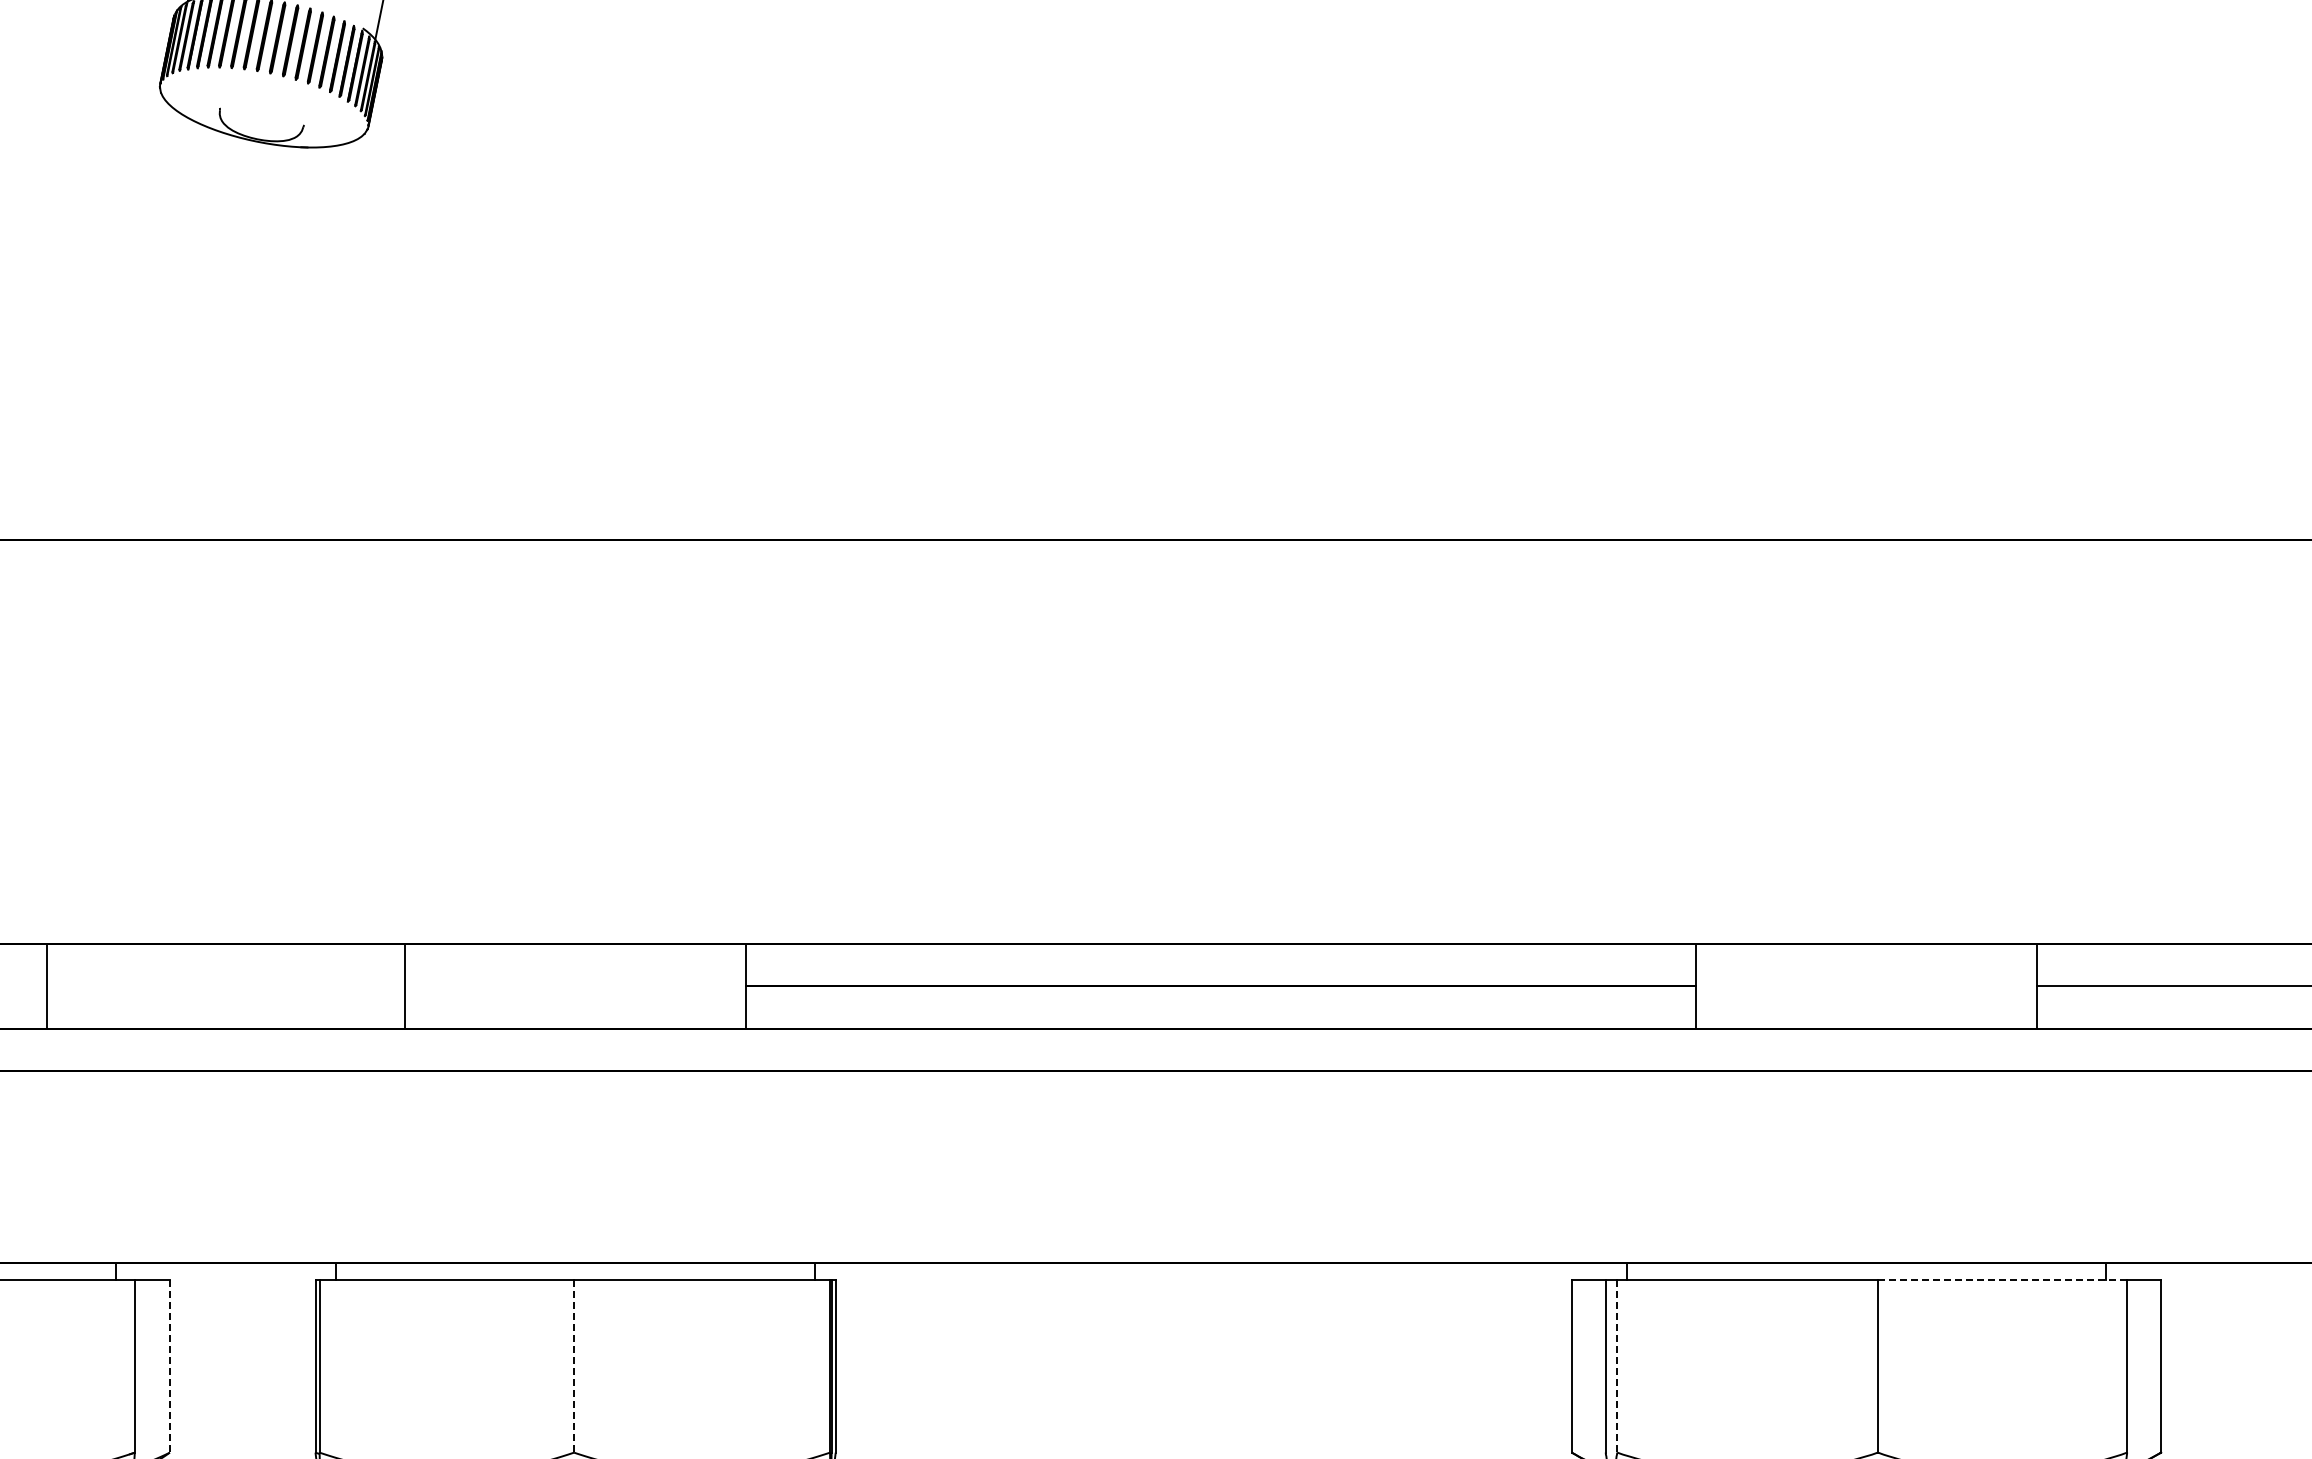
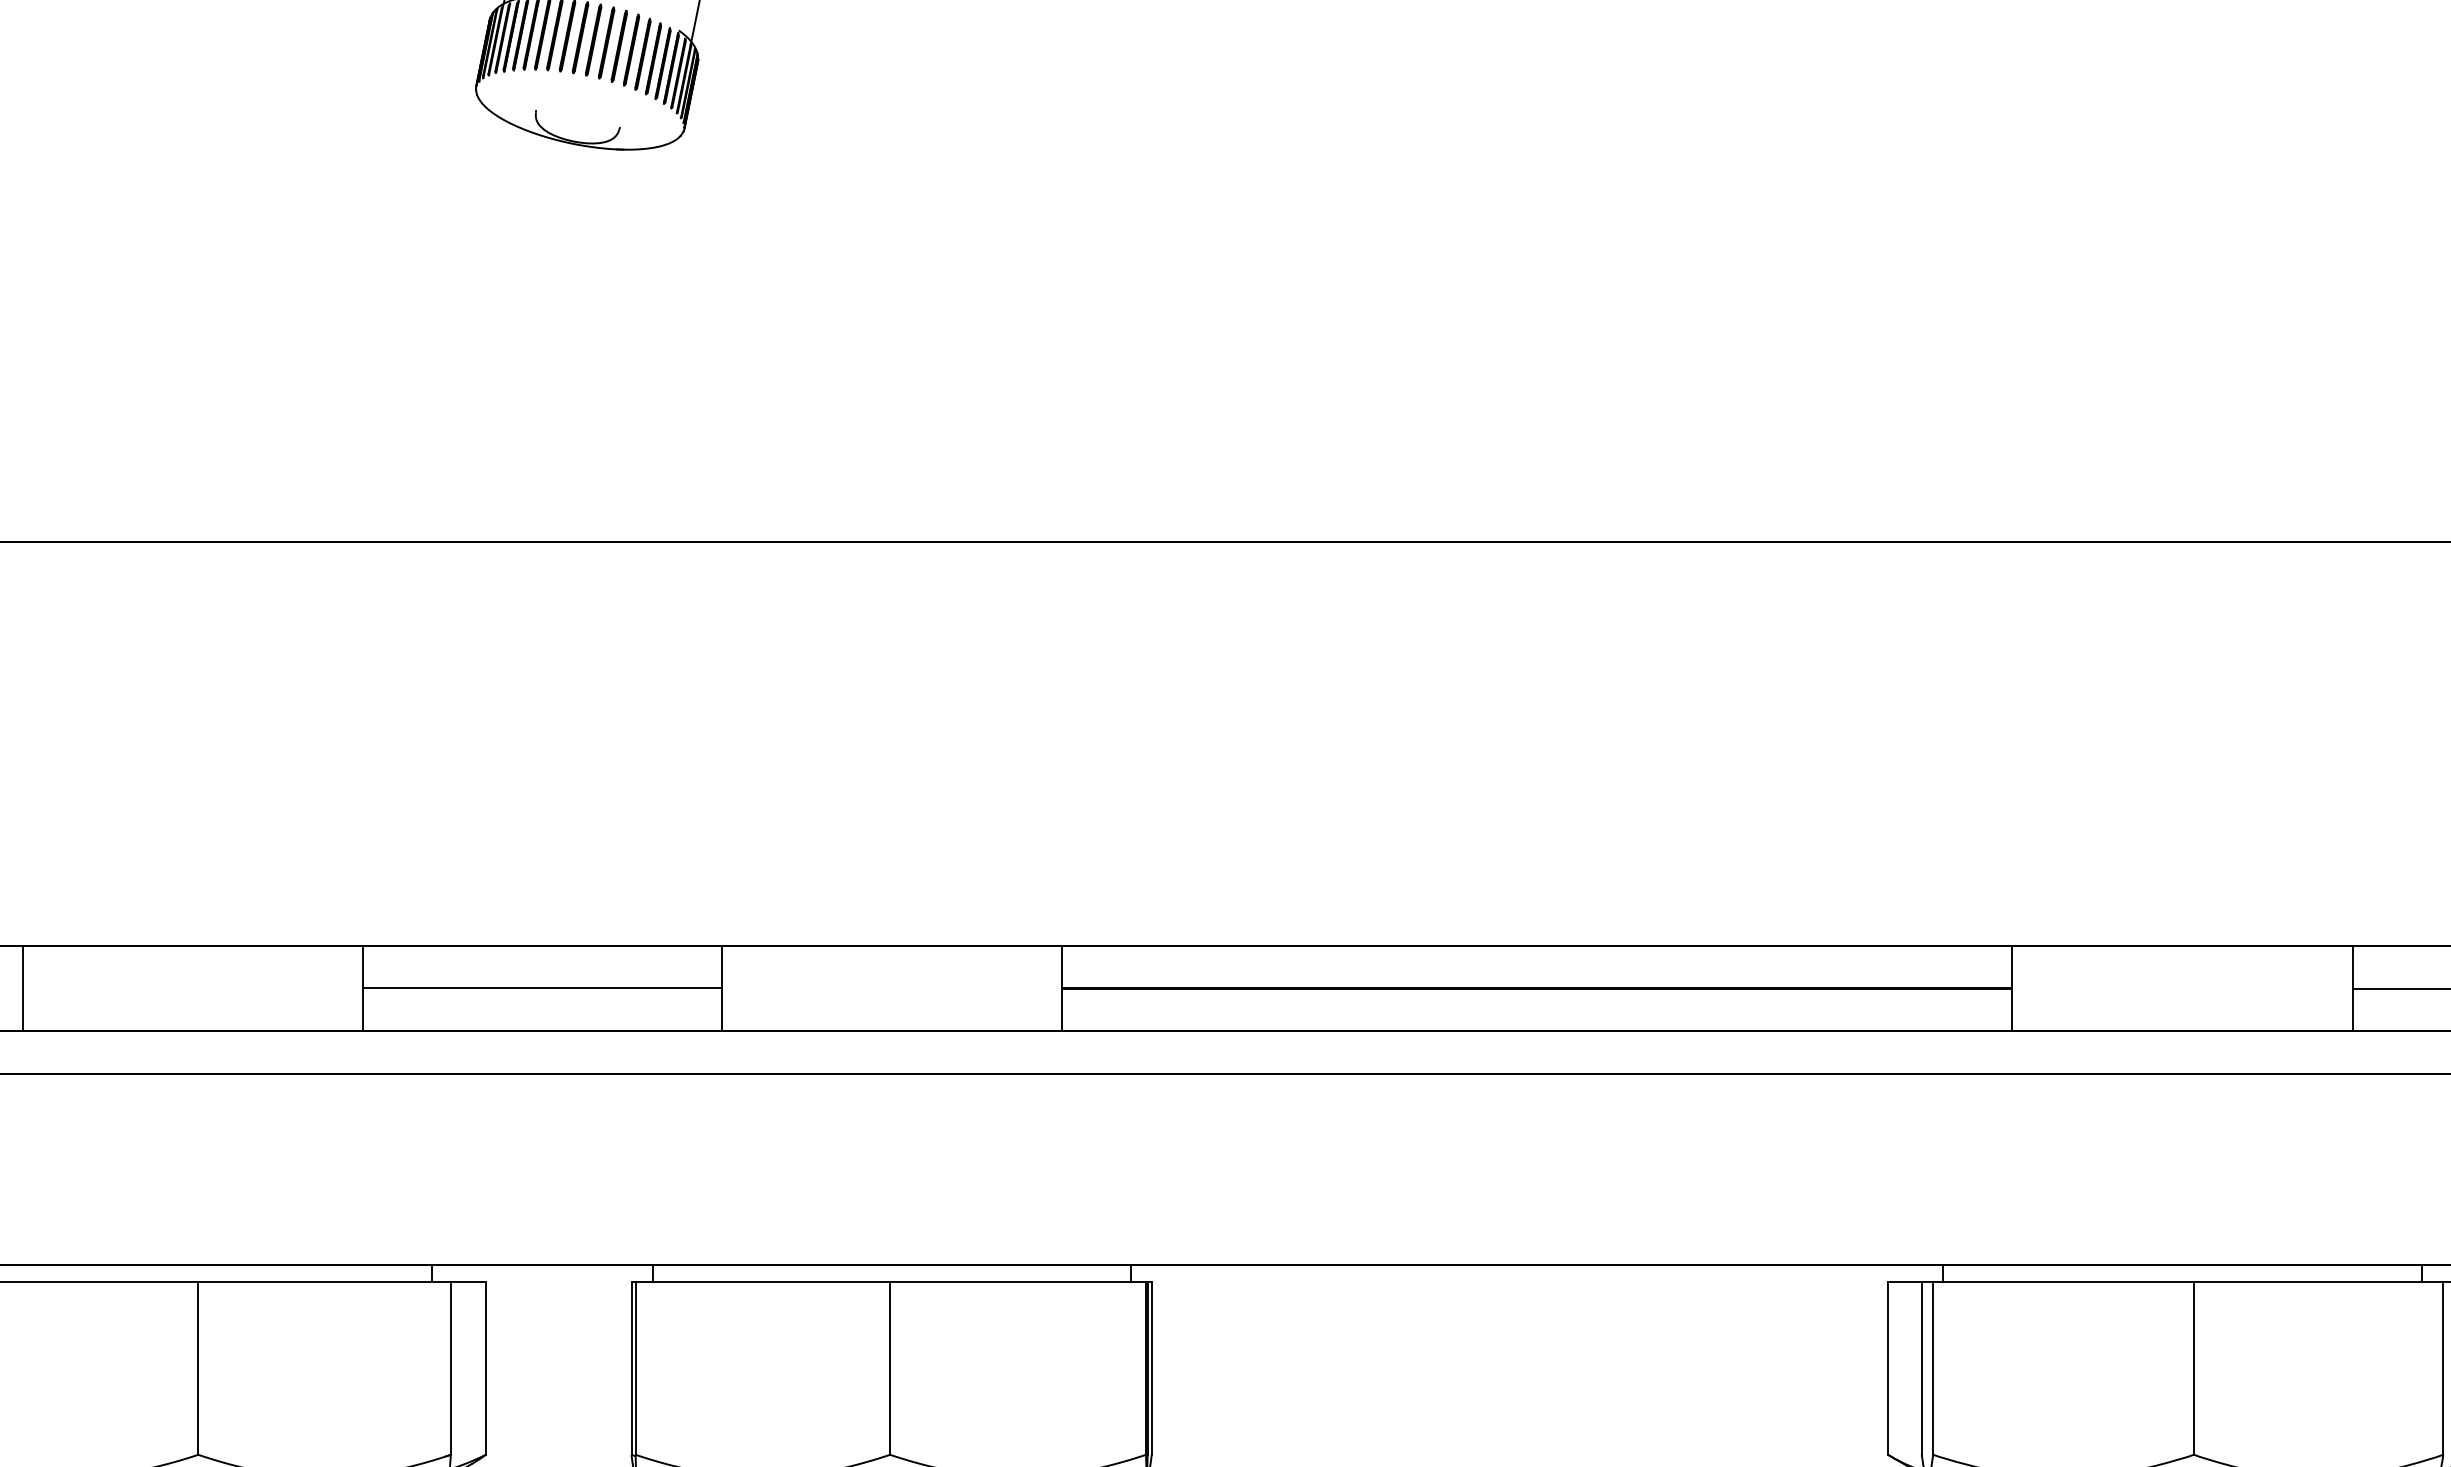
line: (226, 986) -> (542, 988), added
line: (2002, 1280) -> (2318, 1282), dashed -> solid
line: (169, 1366) -> (485, 1368), dashed -> solid
line: (574, 1366) -> (890, 1368), dashed -> solid
line: (1617, 1366) -> (1933, 1368), dashed -> solid

